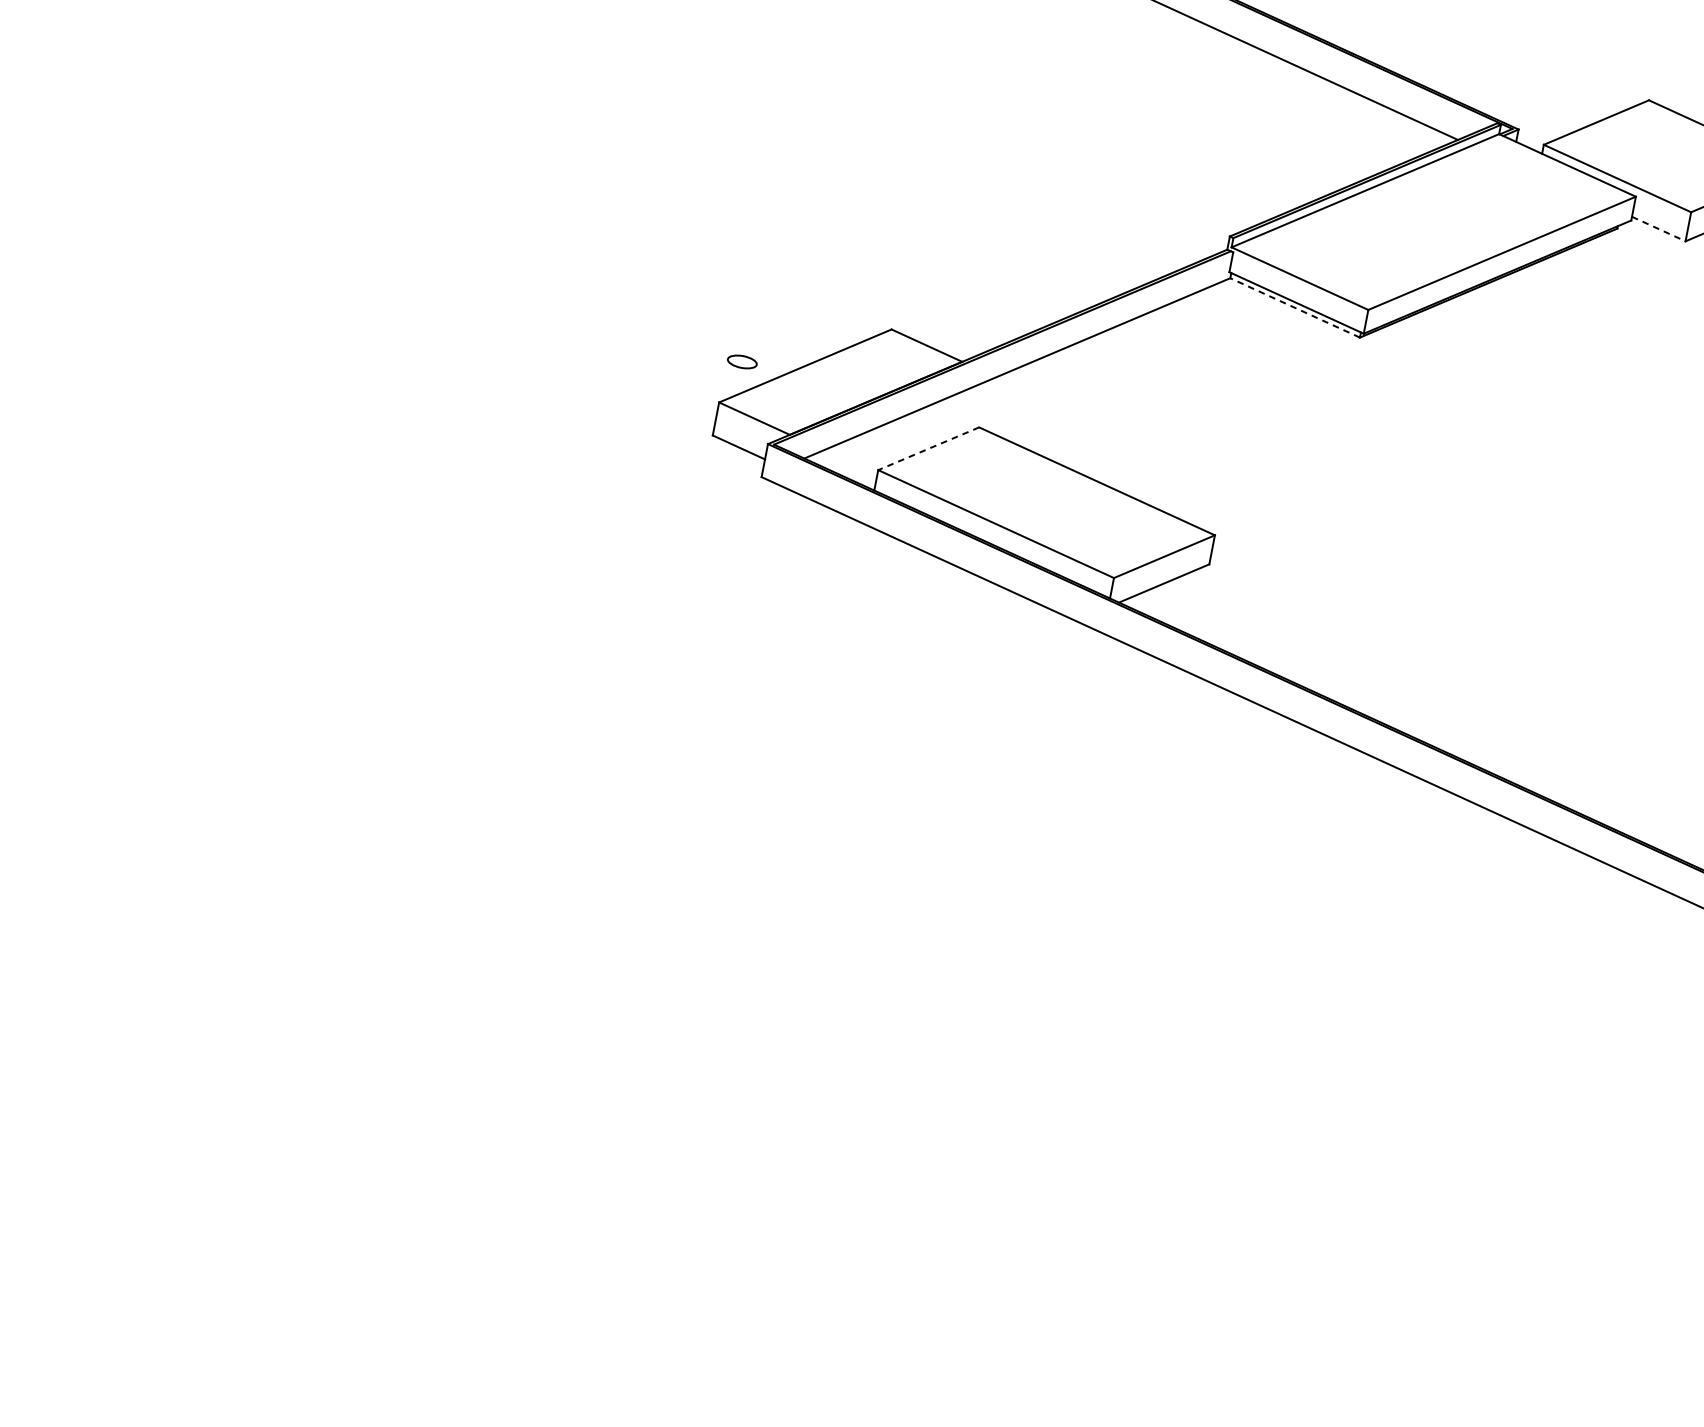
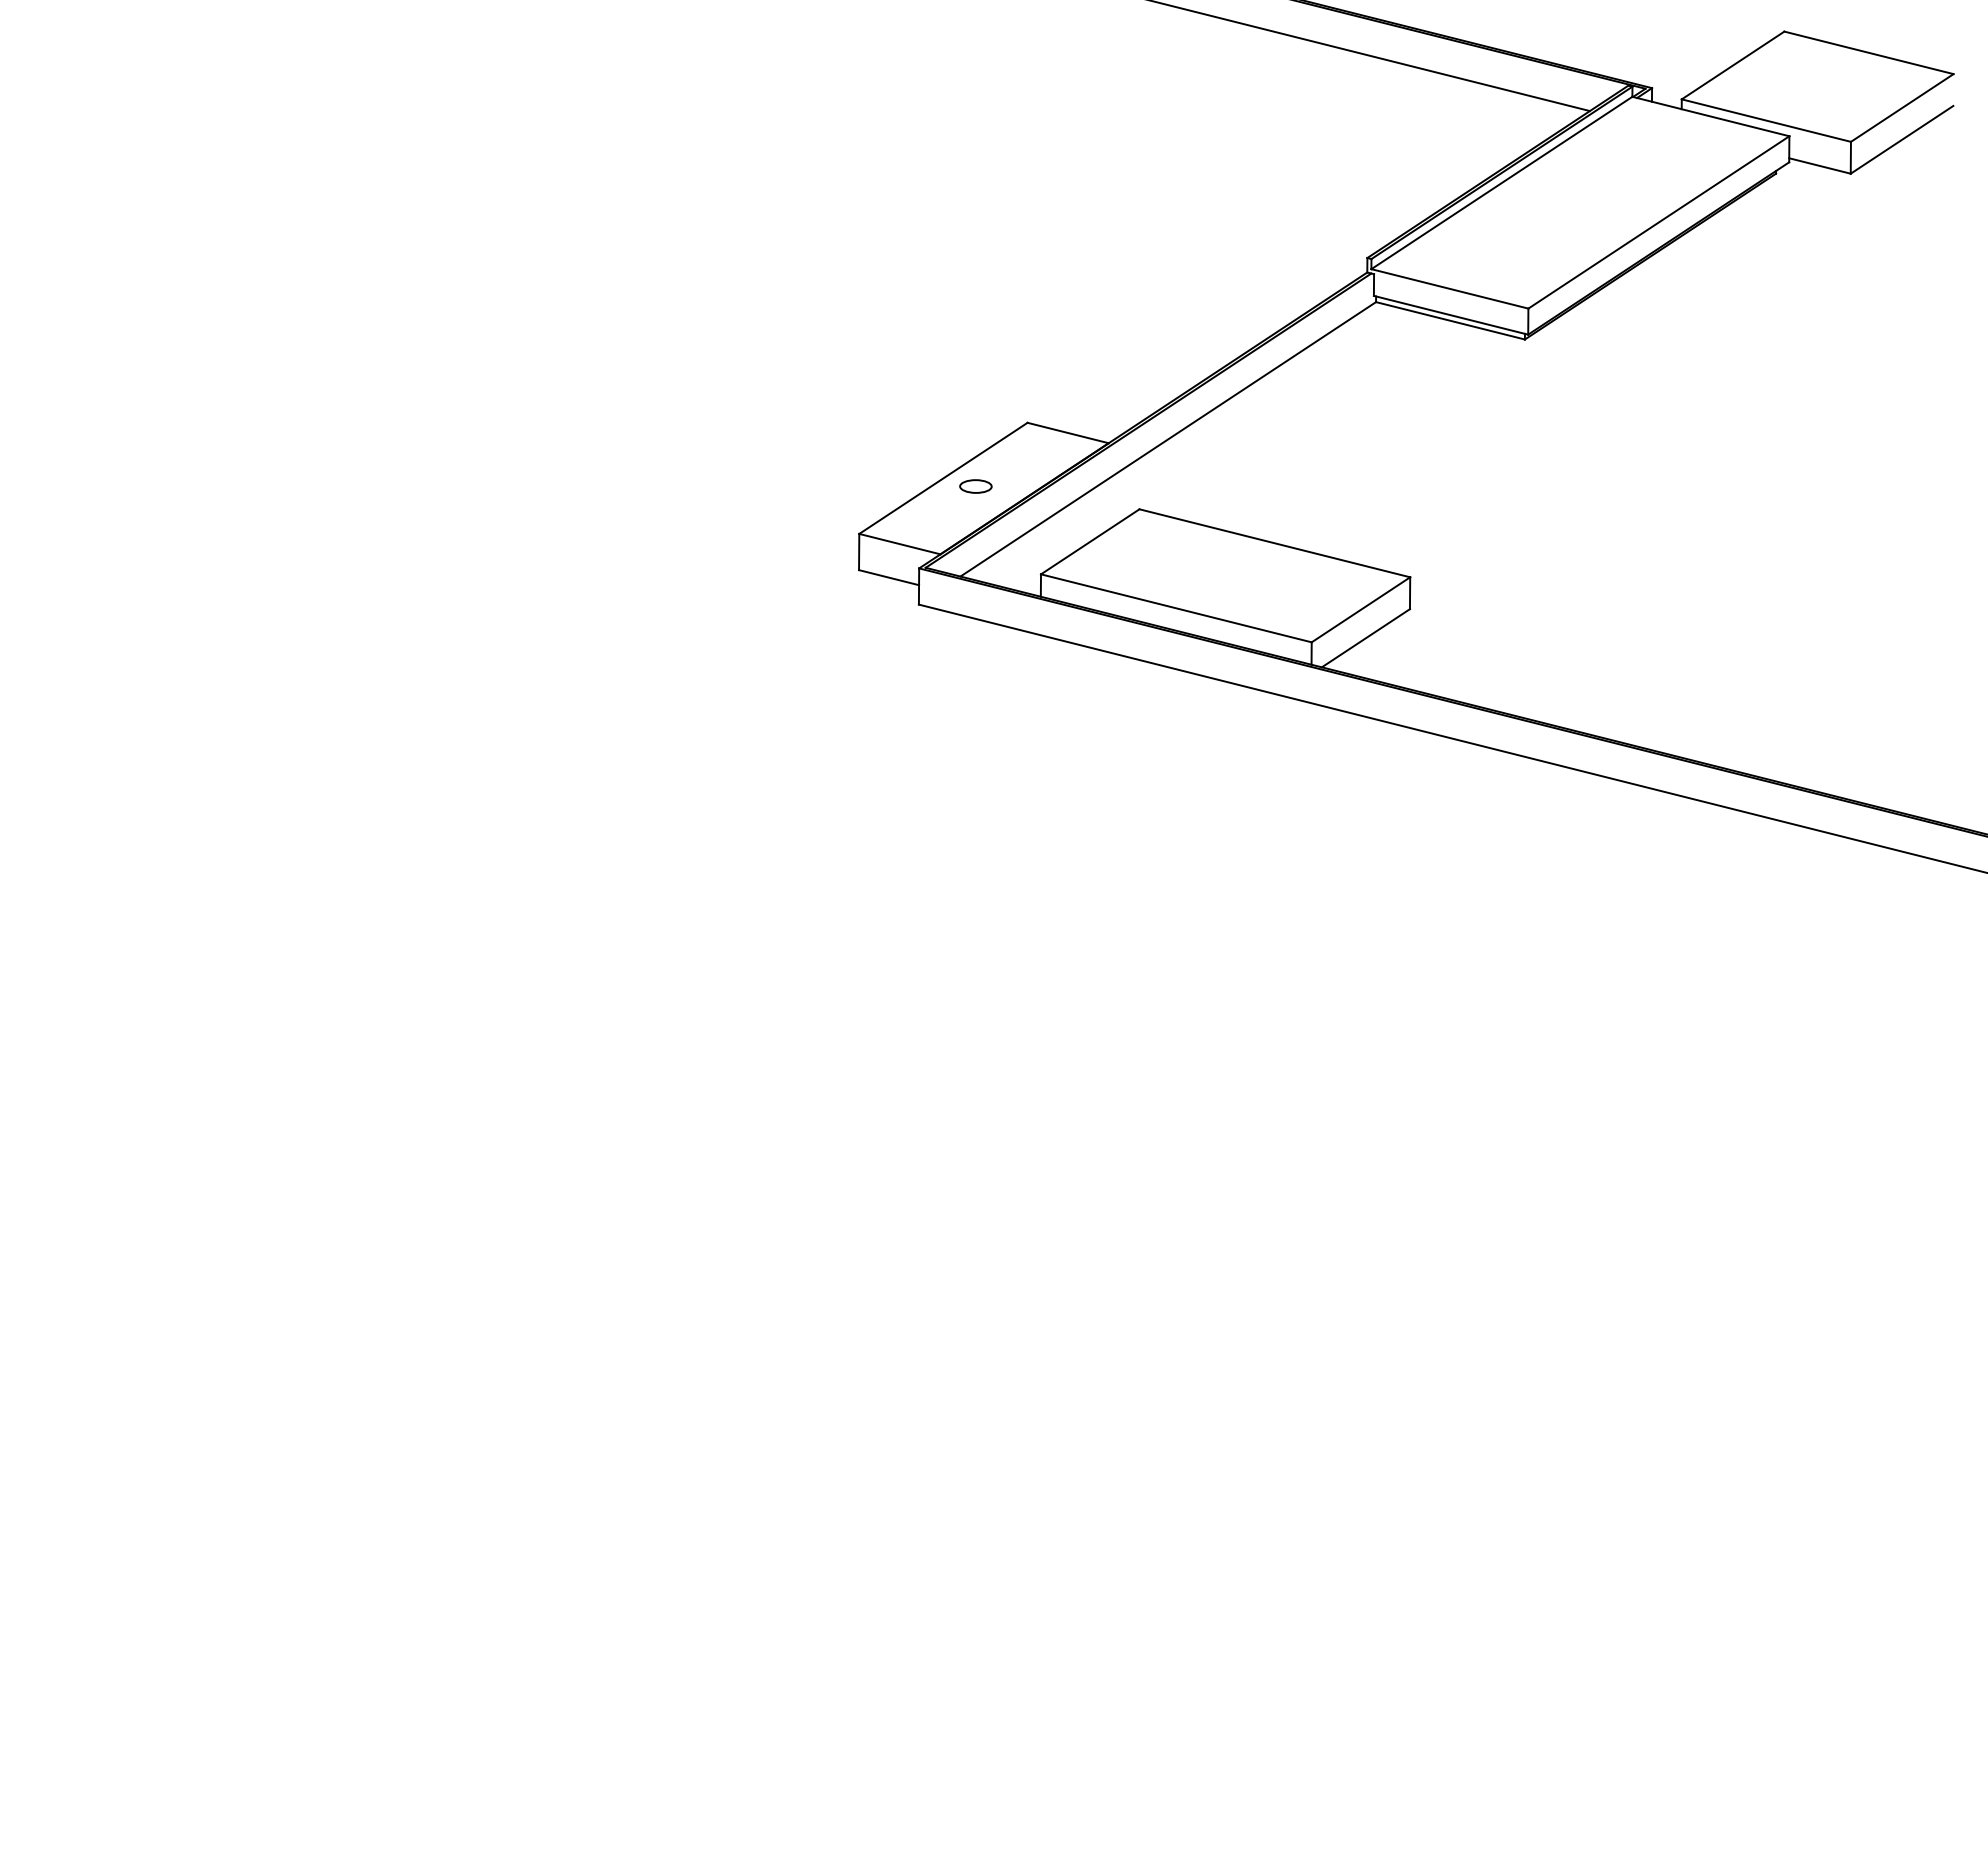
line: (1658, 228) -> (1819, 165), dashed -> solid
line: (1295, 307) -> (1450, 320), dashed -> solid
part: (741, 361) -> (975, 486), moved
line: (927, 449) -> (1089, 542), dashed -> solid

